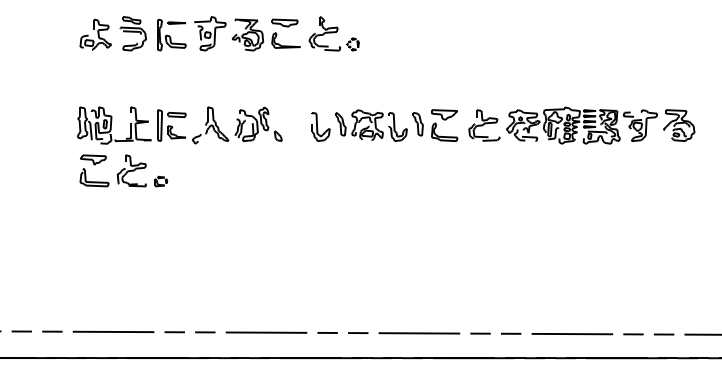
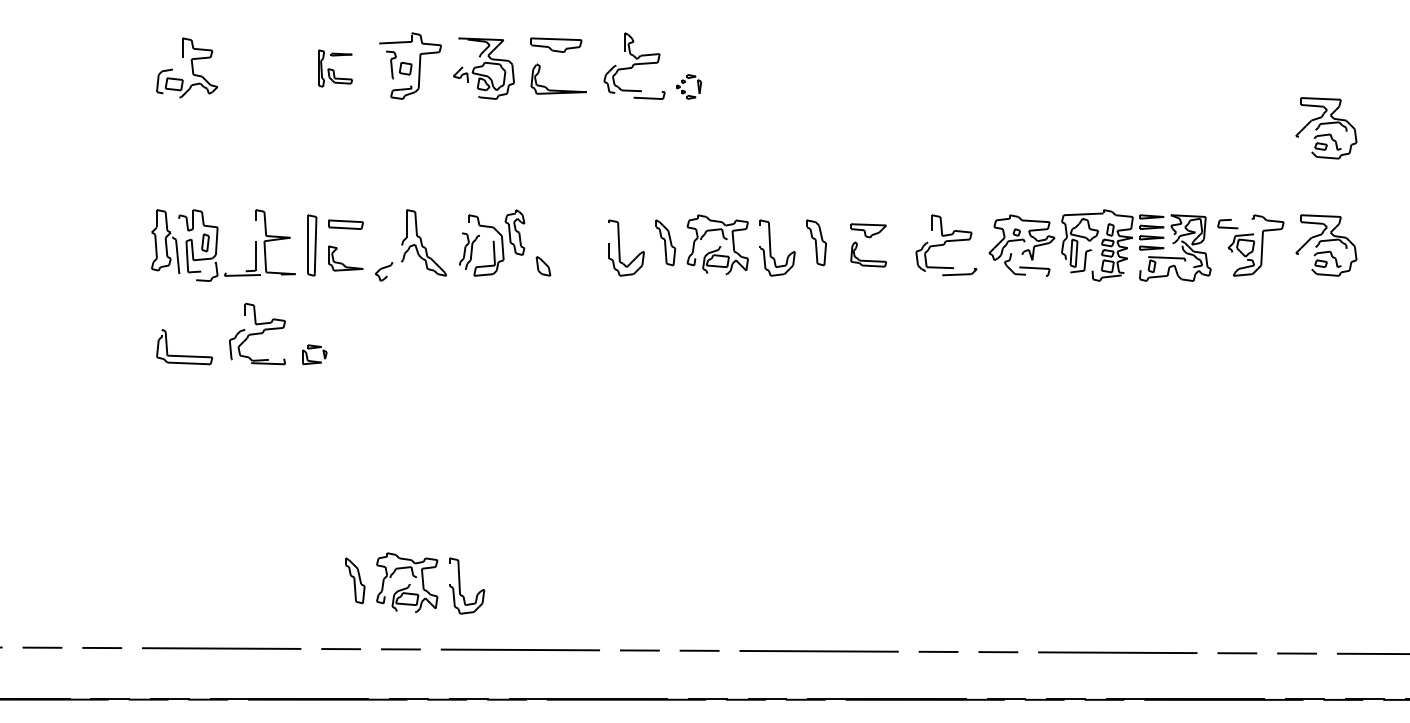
part: (132, 33) -> (258, 65), removed
part: (171, 34) -> (334, 67), size x0.6
part: (679, 65) -> (1327, 128), added
part: (444, 125) -> (868, 245), size x0.7
part: (93, 159) -> (182, 311), removed
part: (212, 298) -> (414, 583), added

